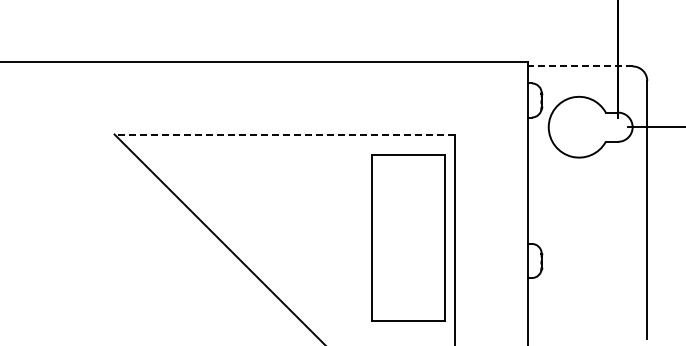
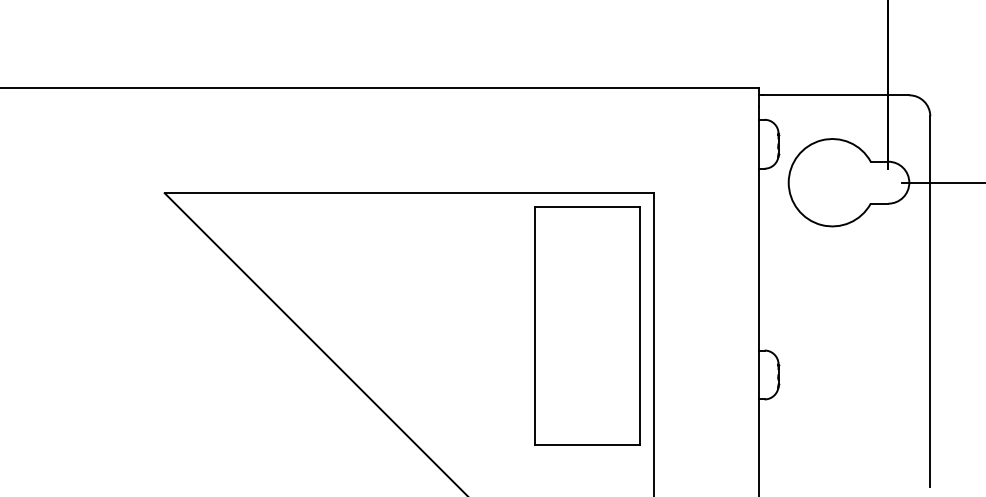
line: (581, 66) -> (835, 95), dashed -> solid
line: (284, 134) -> (408, 193), dashed -> solid
part: (408, 237) -> (587, 325), moved

